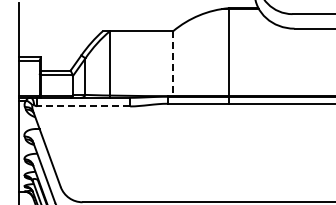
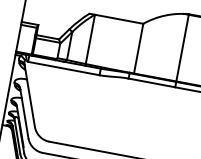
line: (173, 63) -> (138, 48), dashed -> solid
line: (83, 106) -> (63, 68), dashed -> solid

